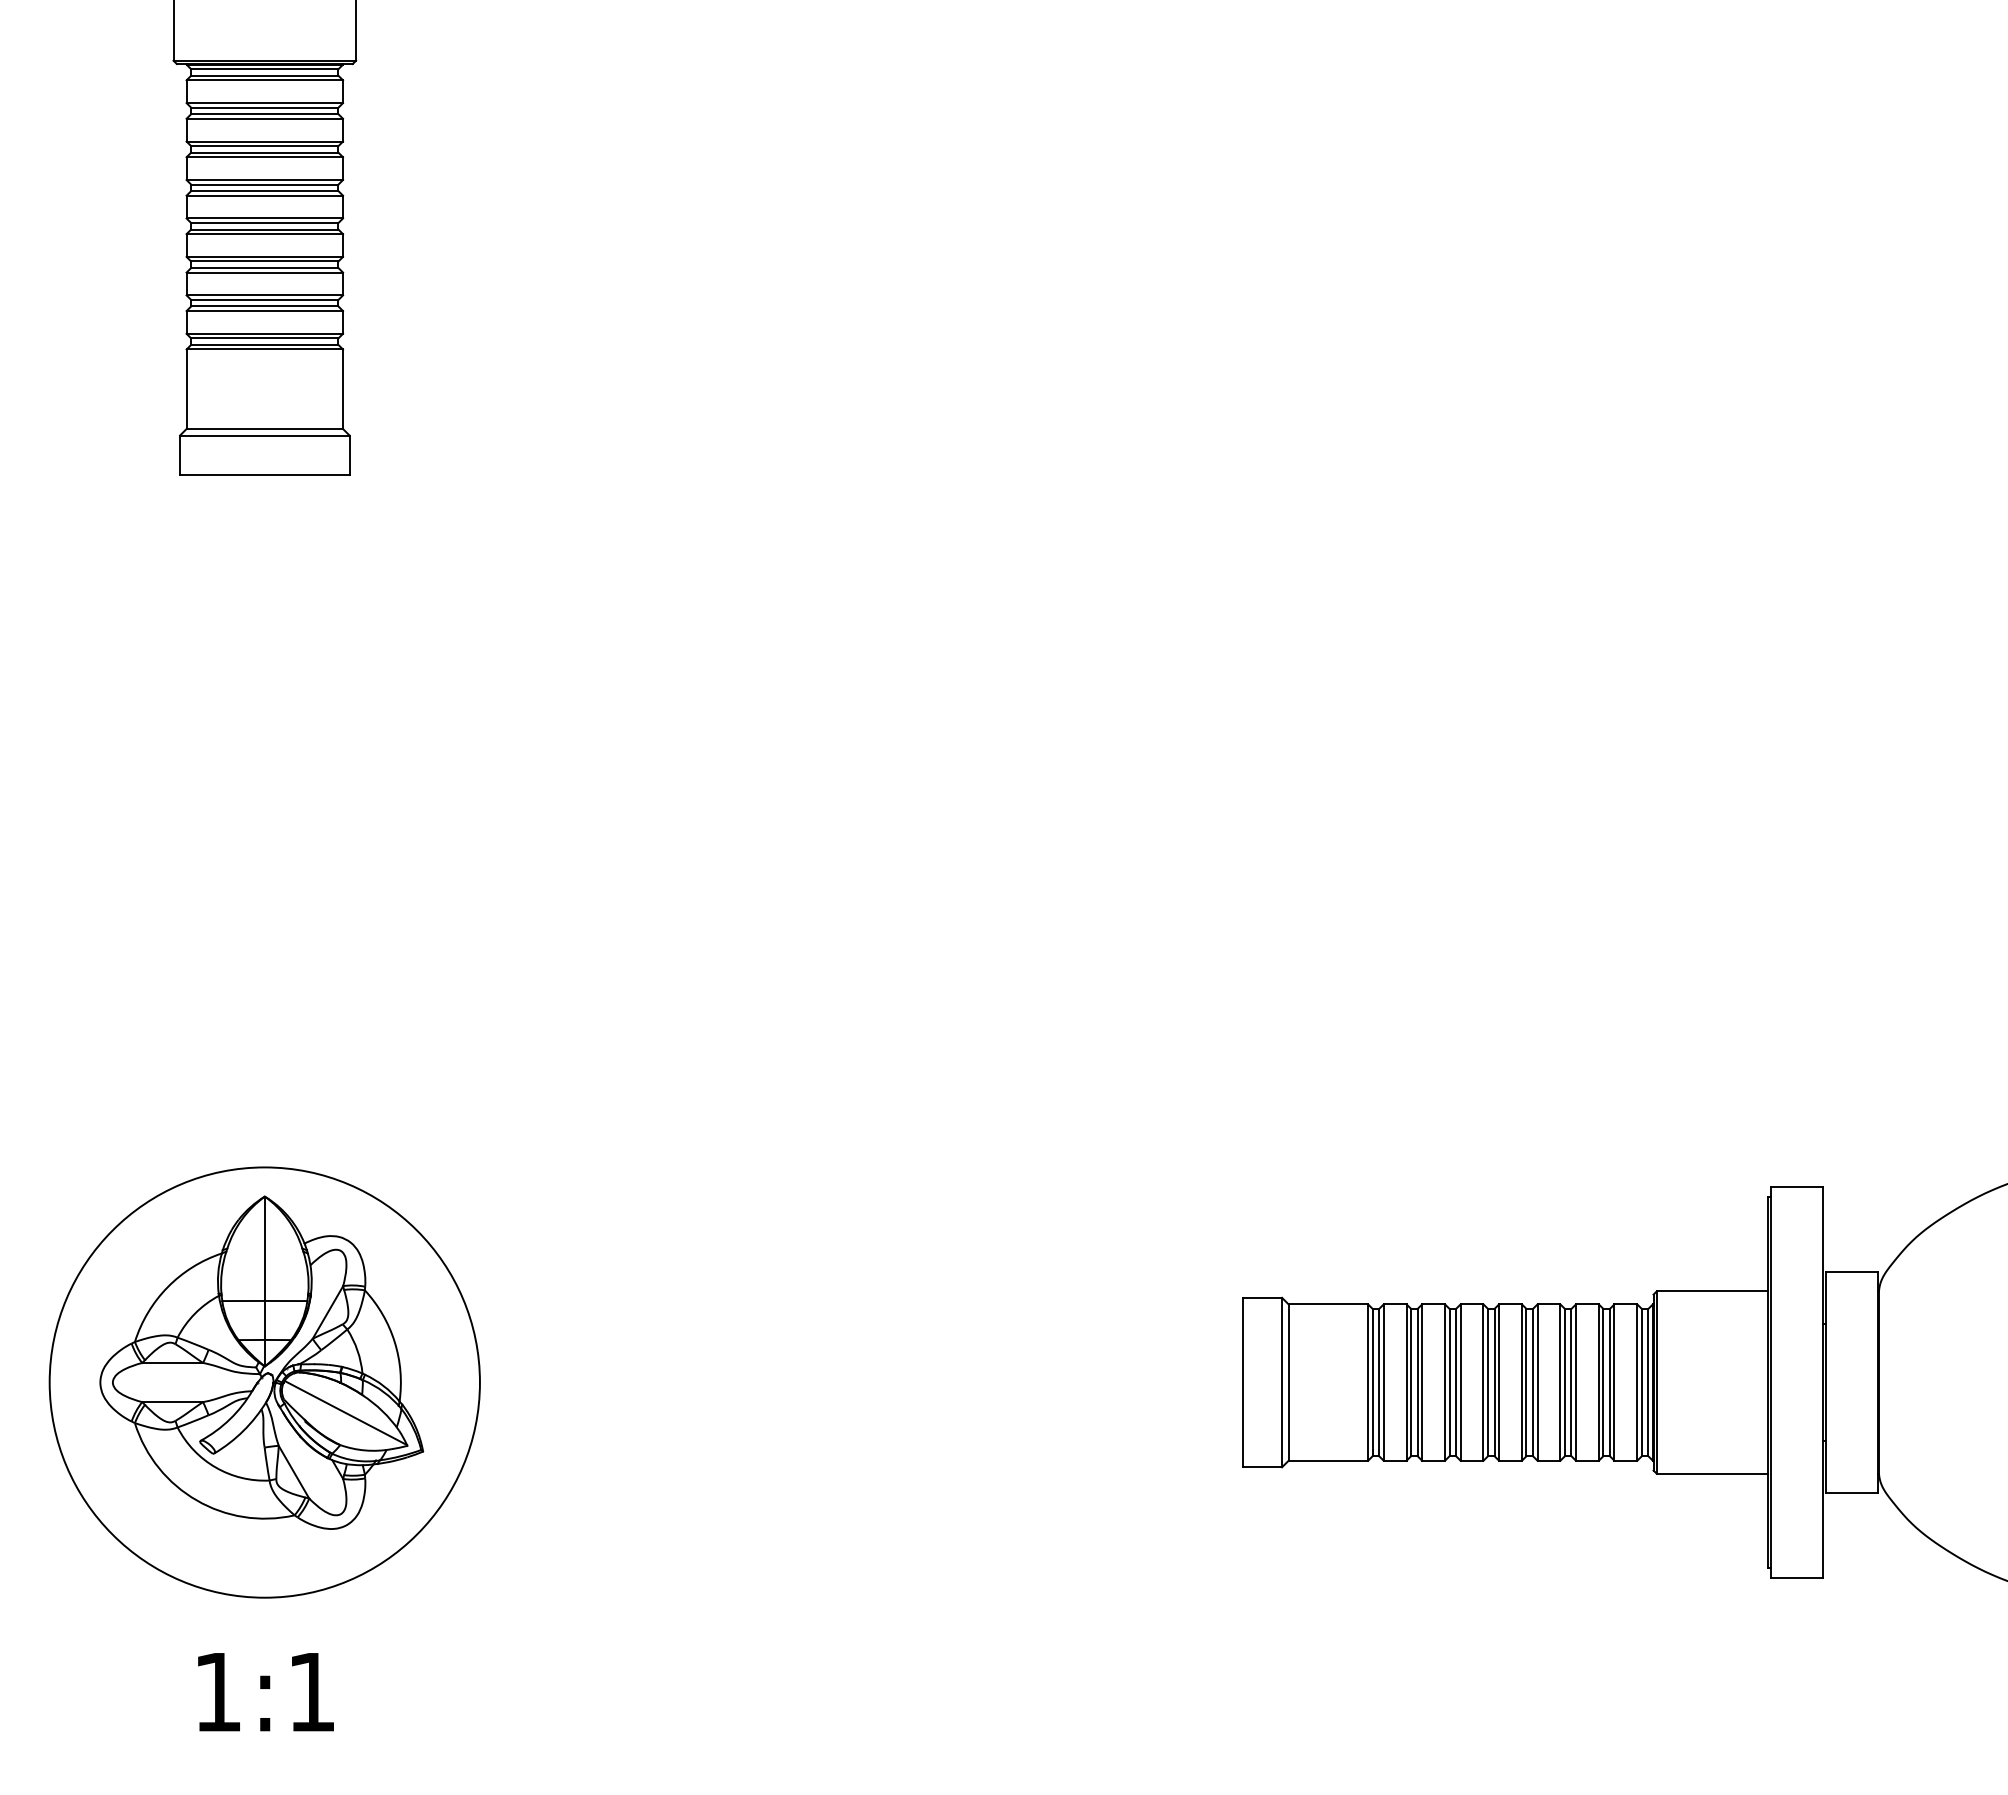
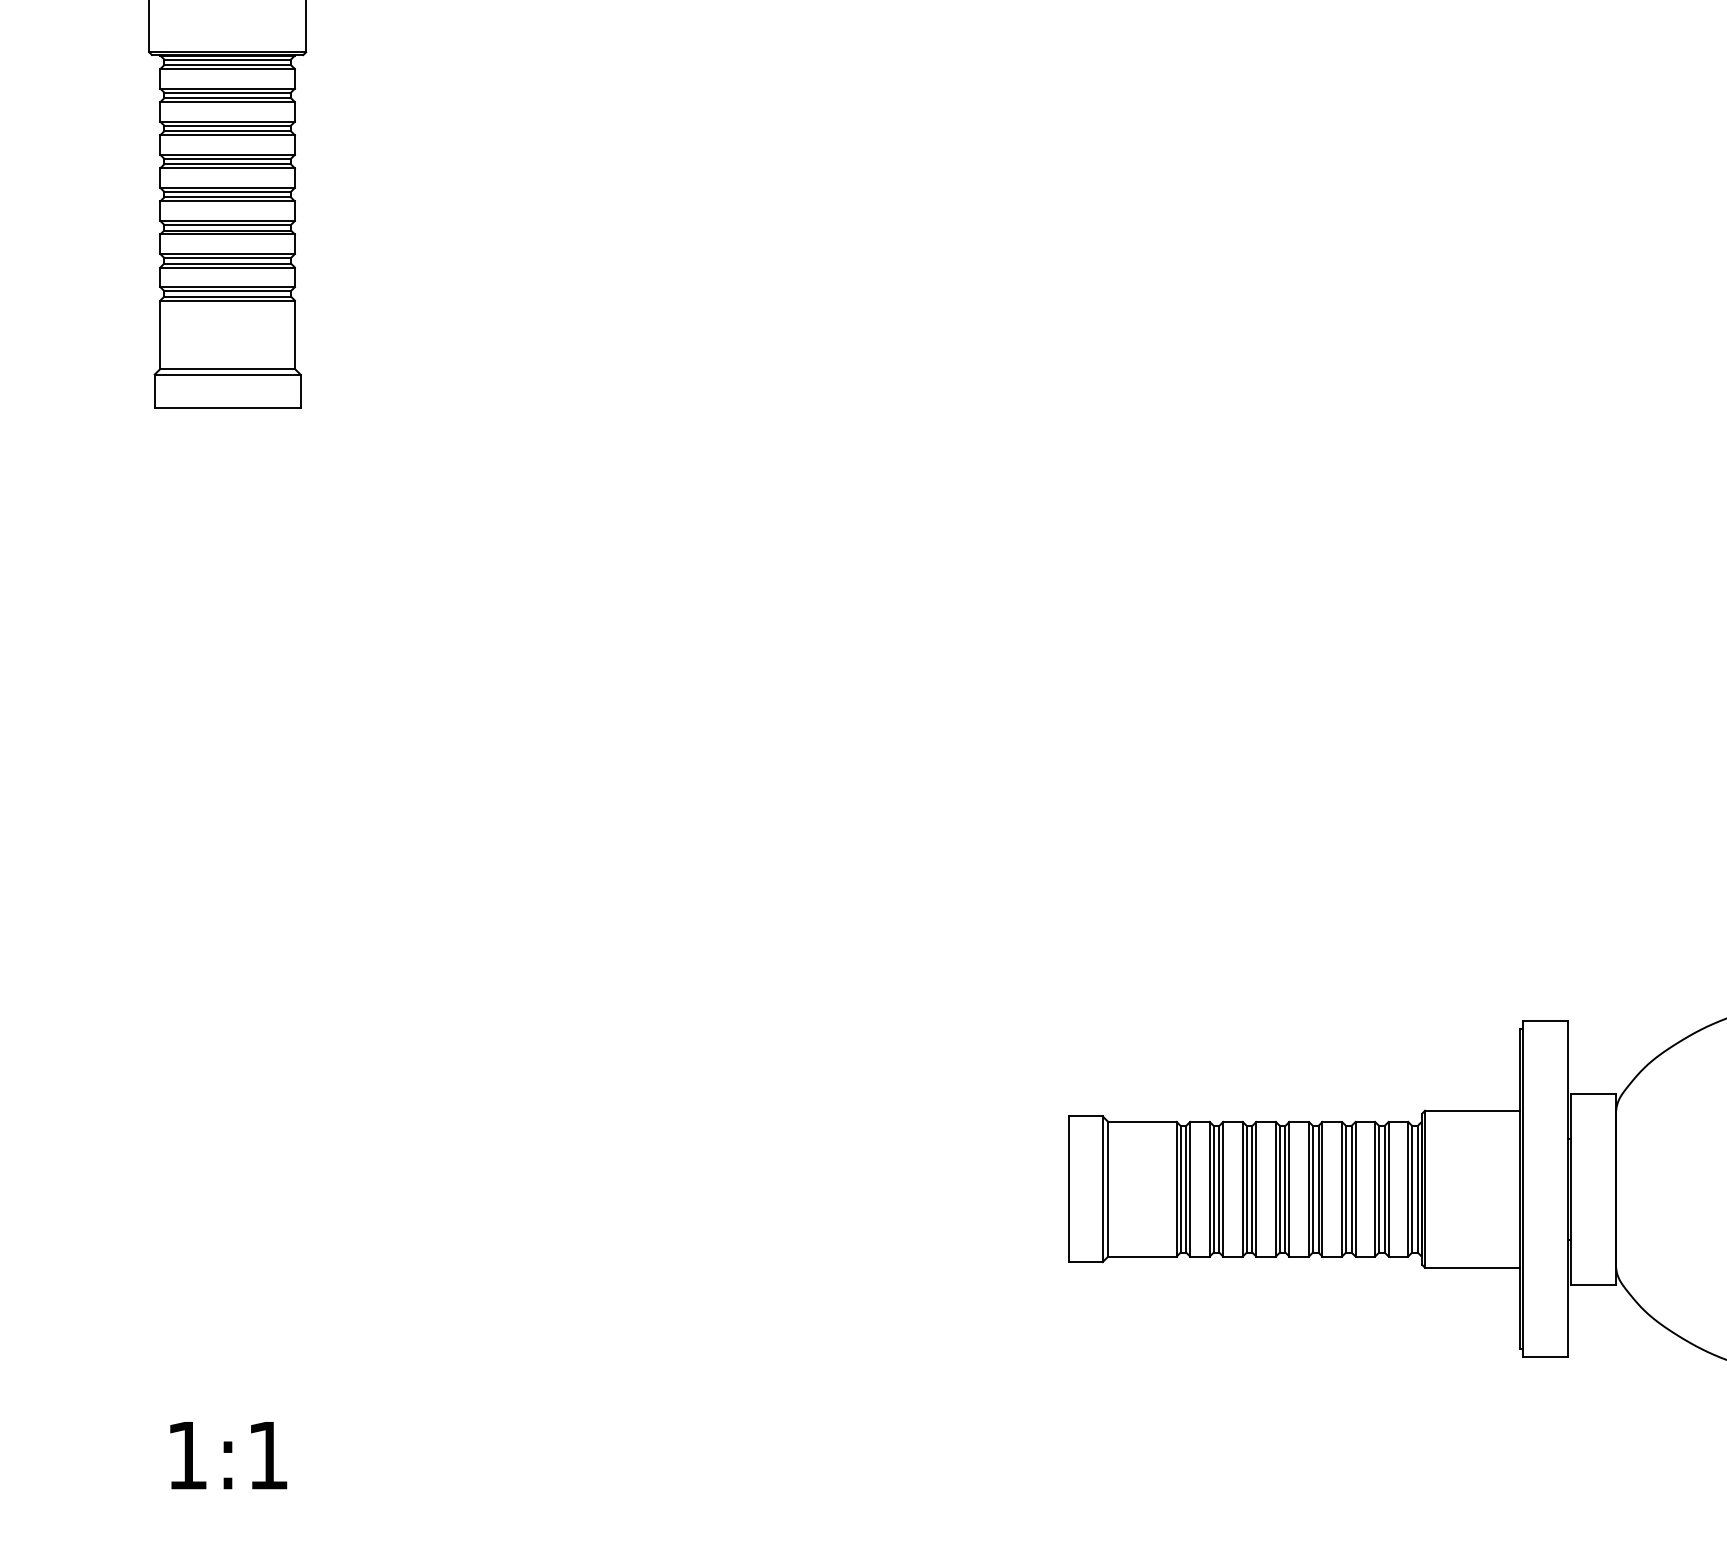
part: (264, 1382) -> (227, 1189), removed

